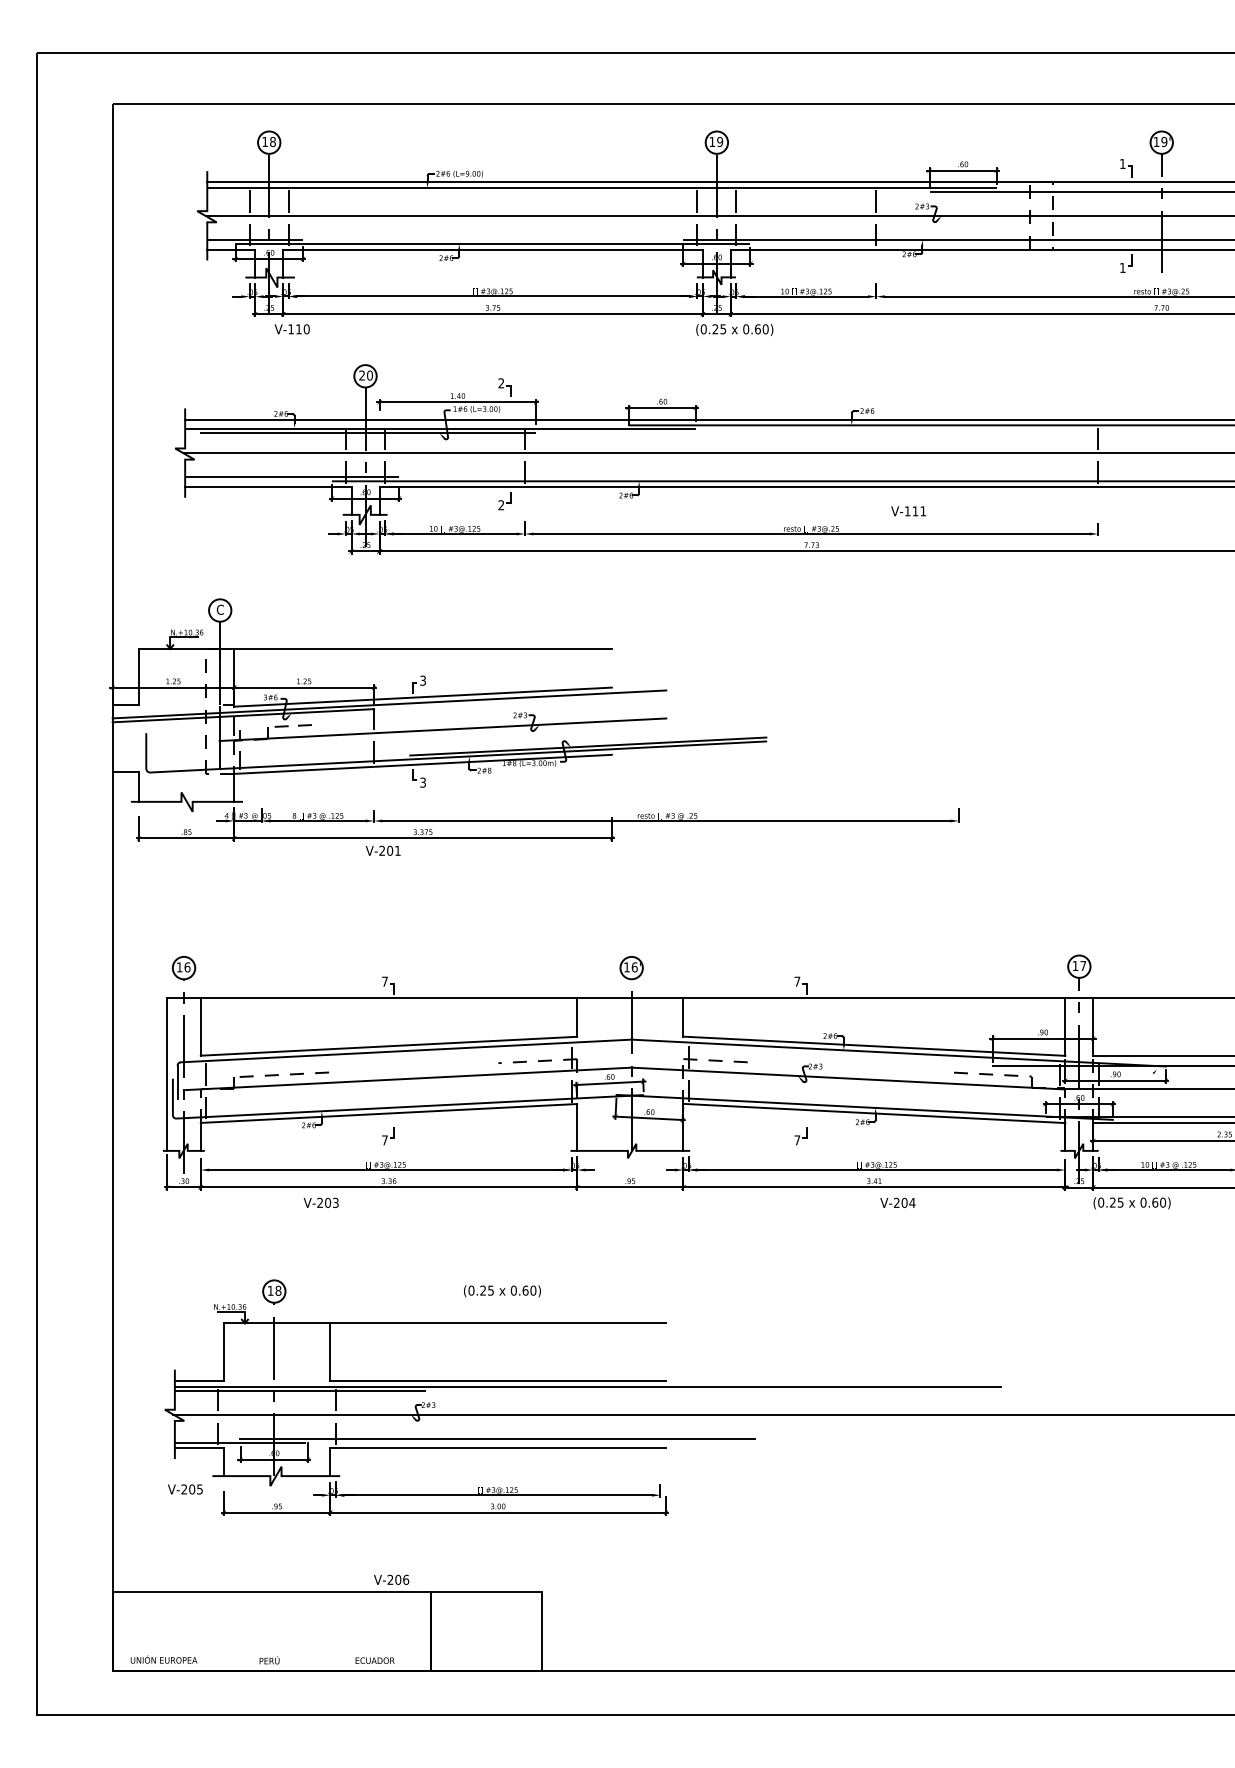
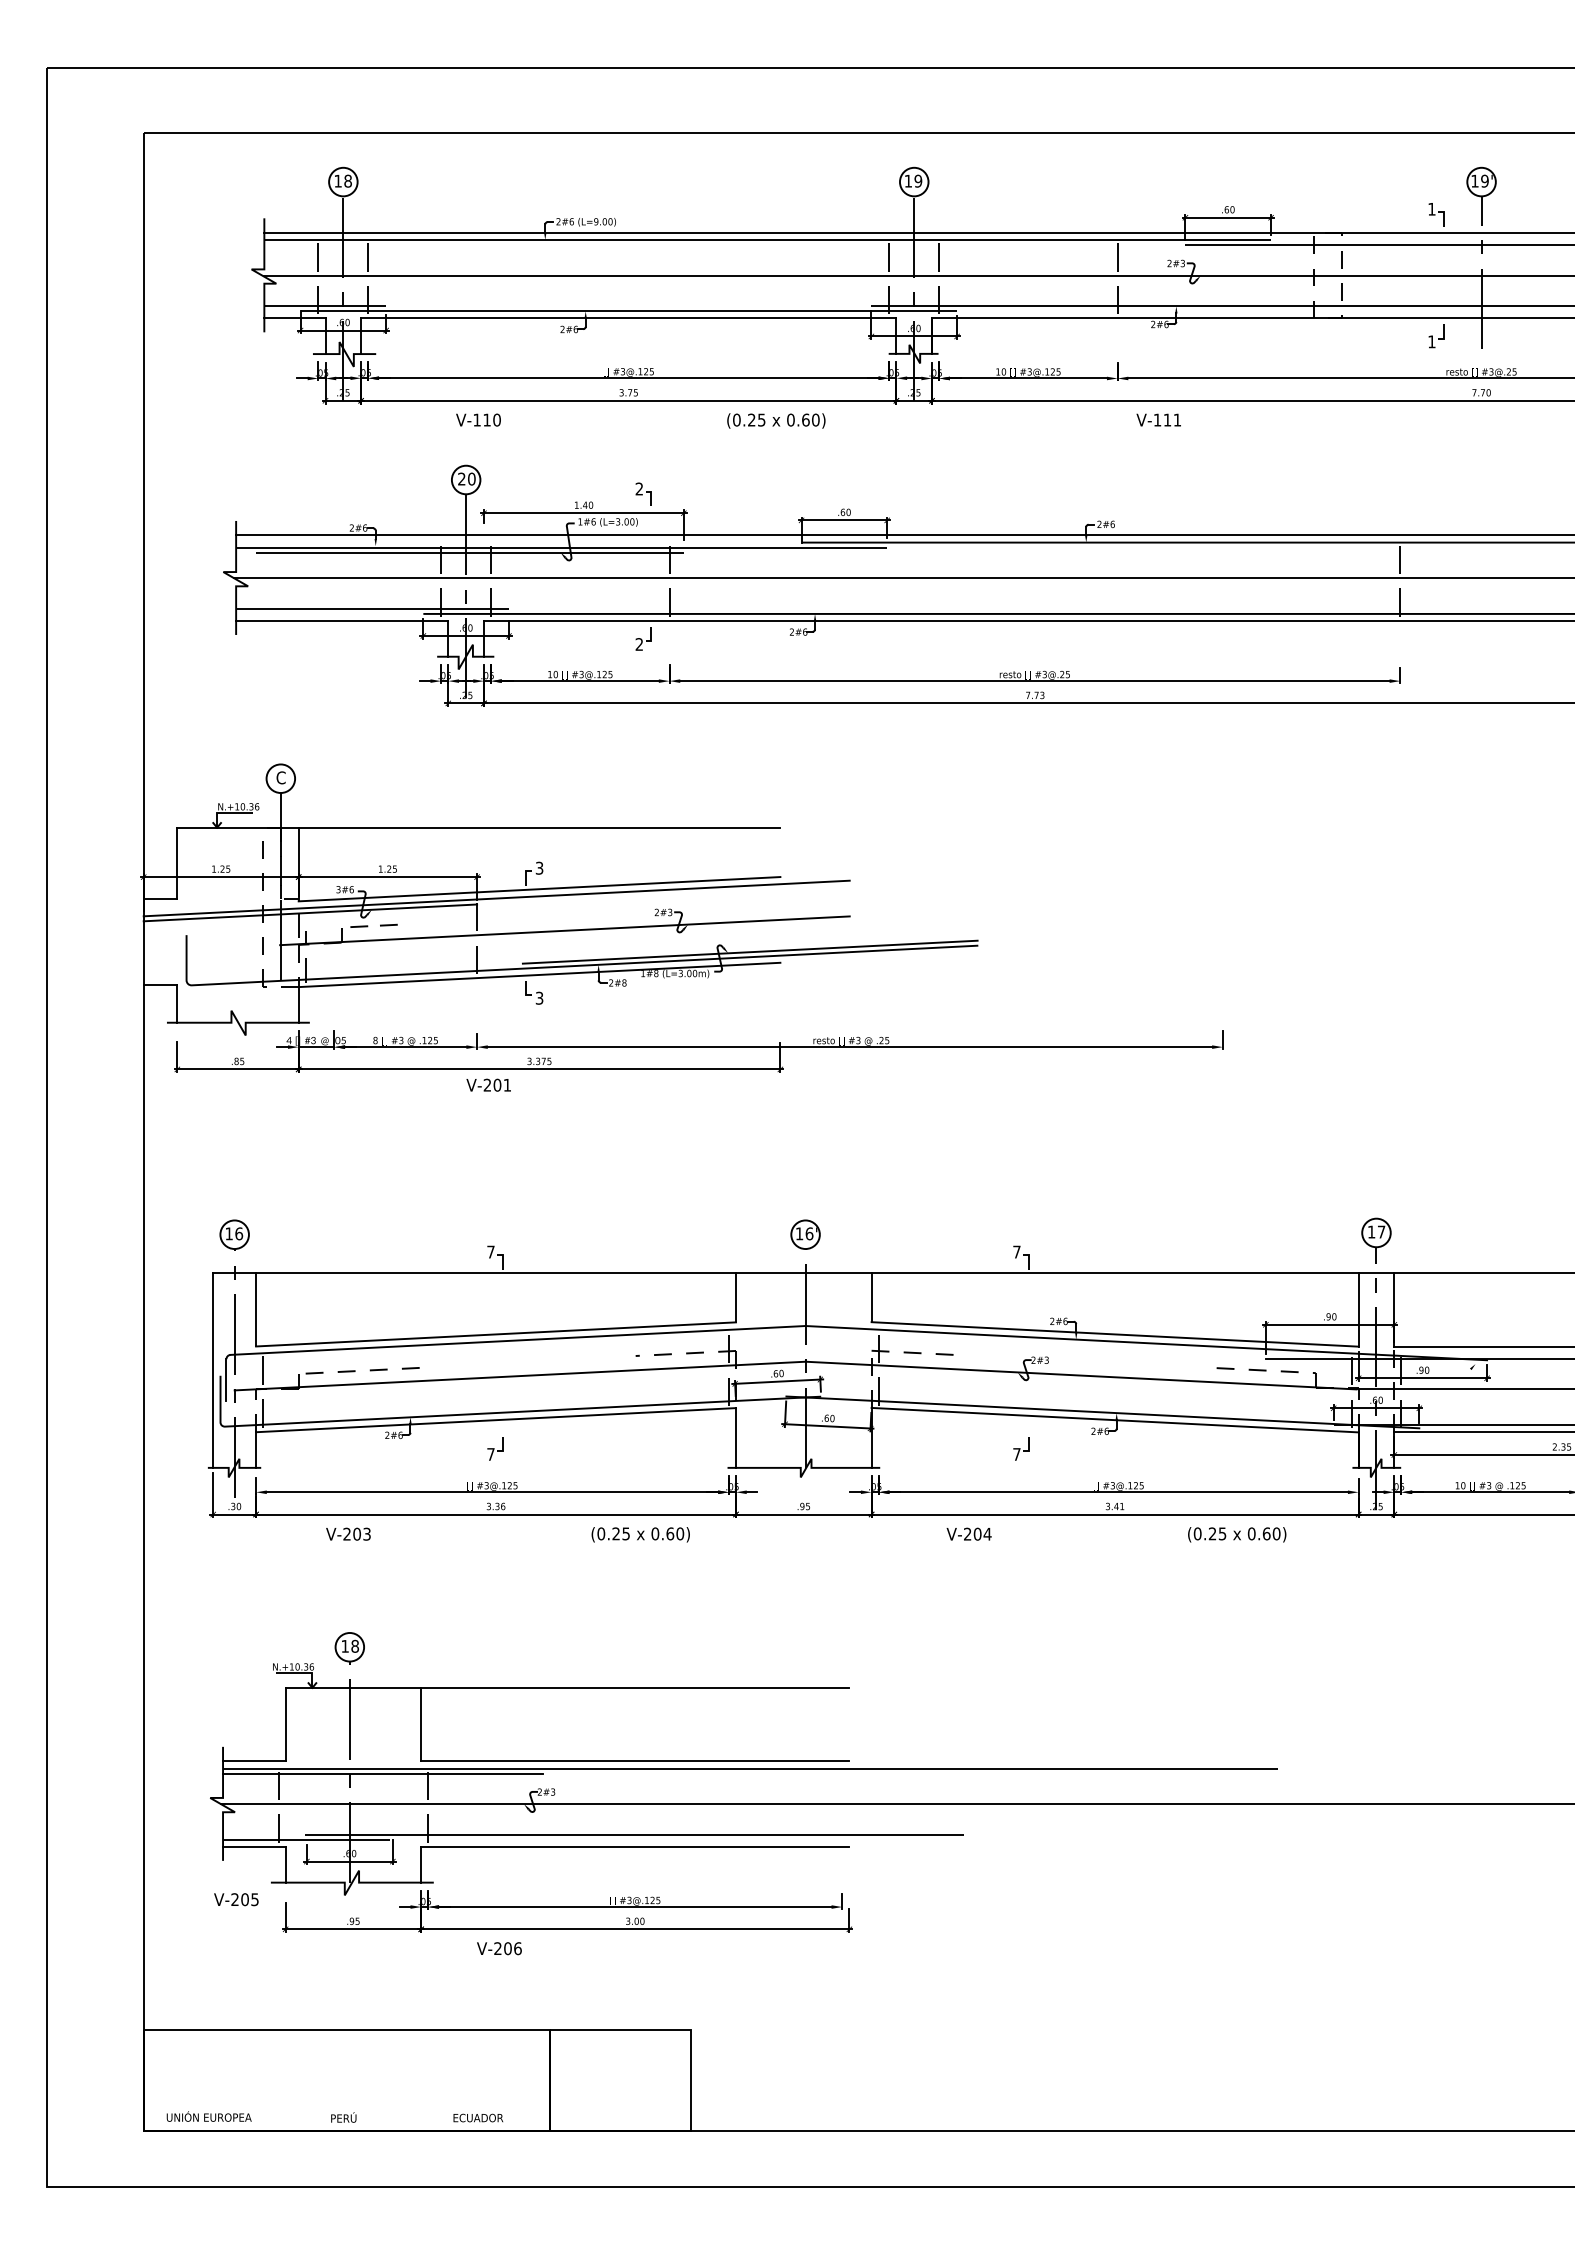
text: (291, 329) -> (477, 420), moved
text: (734, 329) -> (776, 420), moved
text: (908, 511) -> (1158, 420), moved
text: (320, 1202) -> (347, 1533), moved
text: (897, 1202) -> (968, 1533), moved
text: (1131, 1203) -> (1236, 1534), moved
text: (502, 1291) -> (640, 1534), moved
text: (391, 1579) -> (499, 1948), moved

